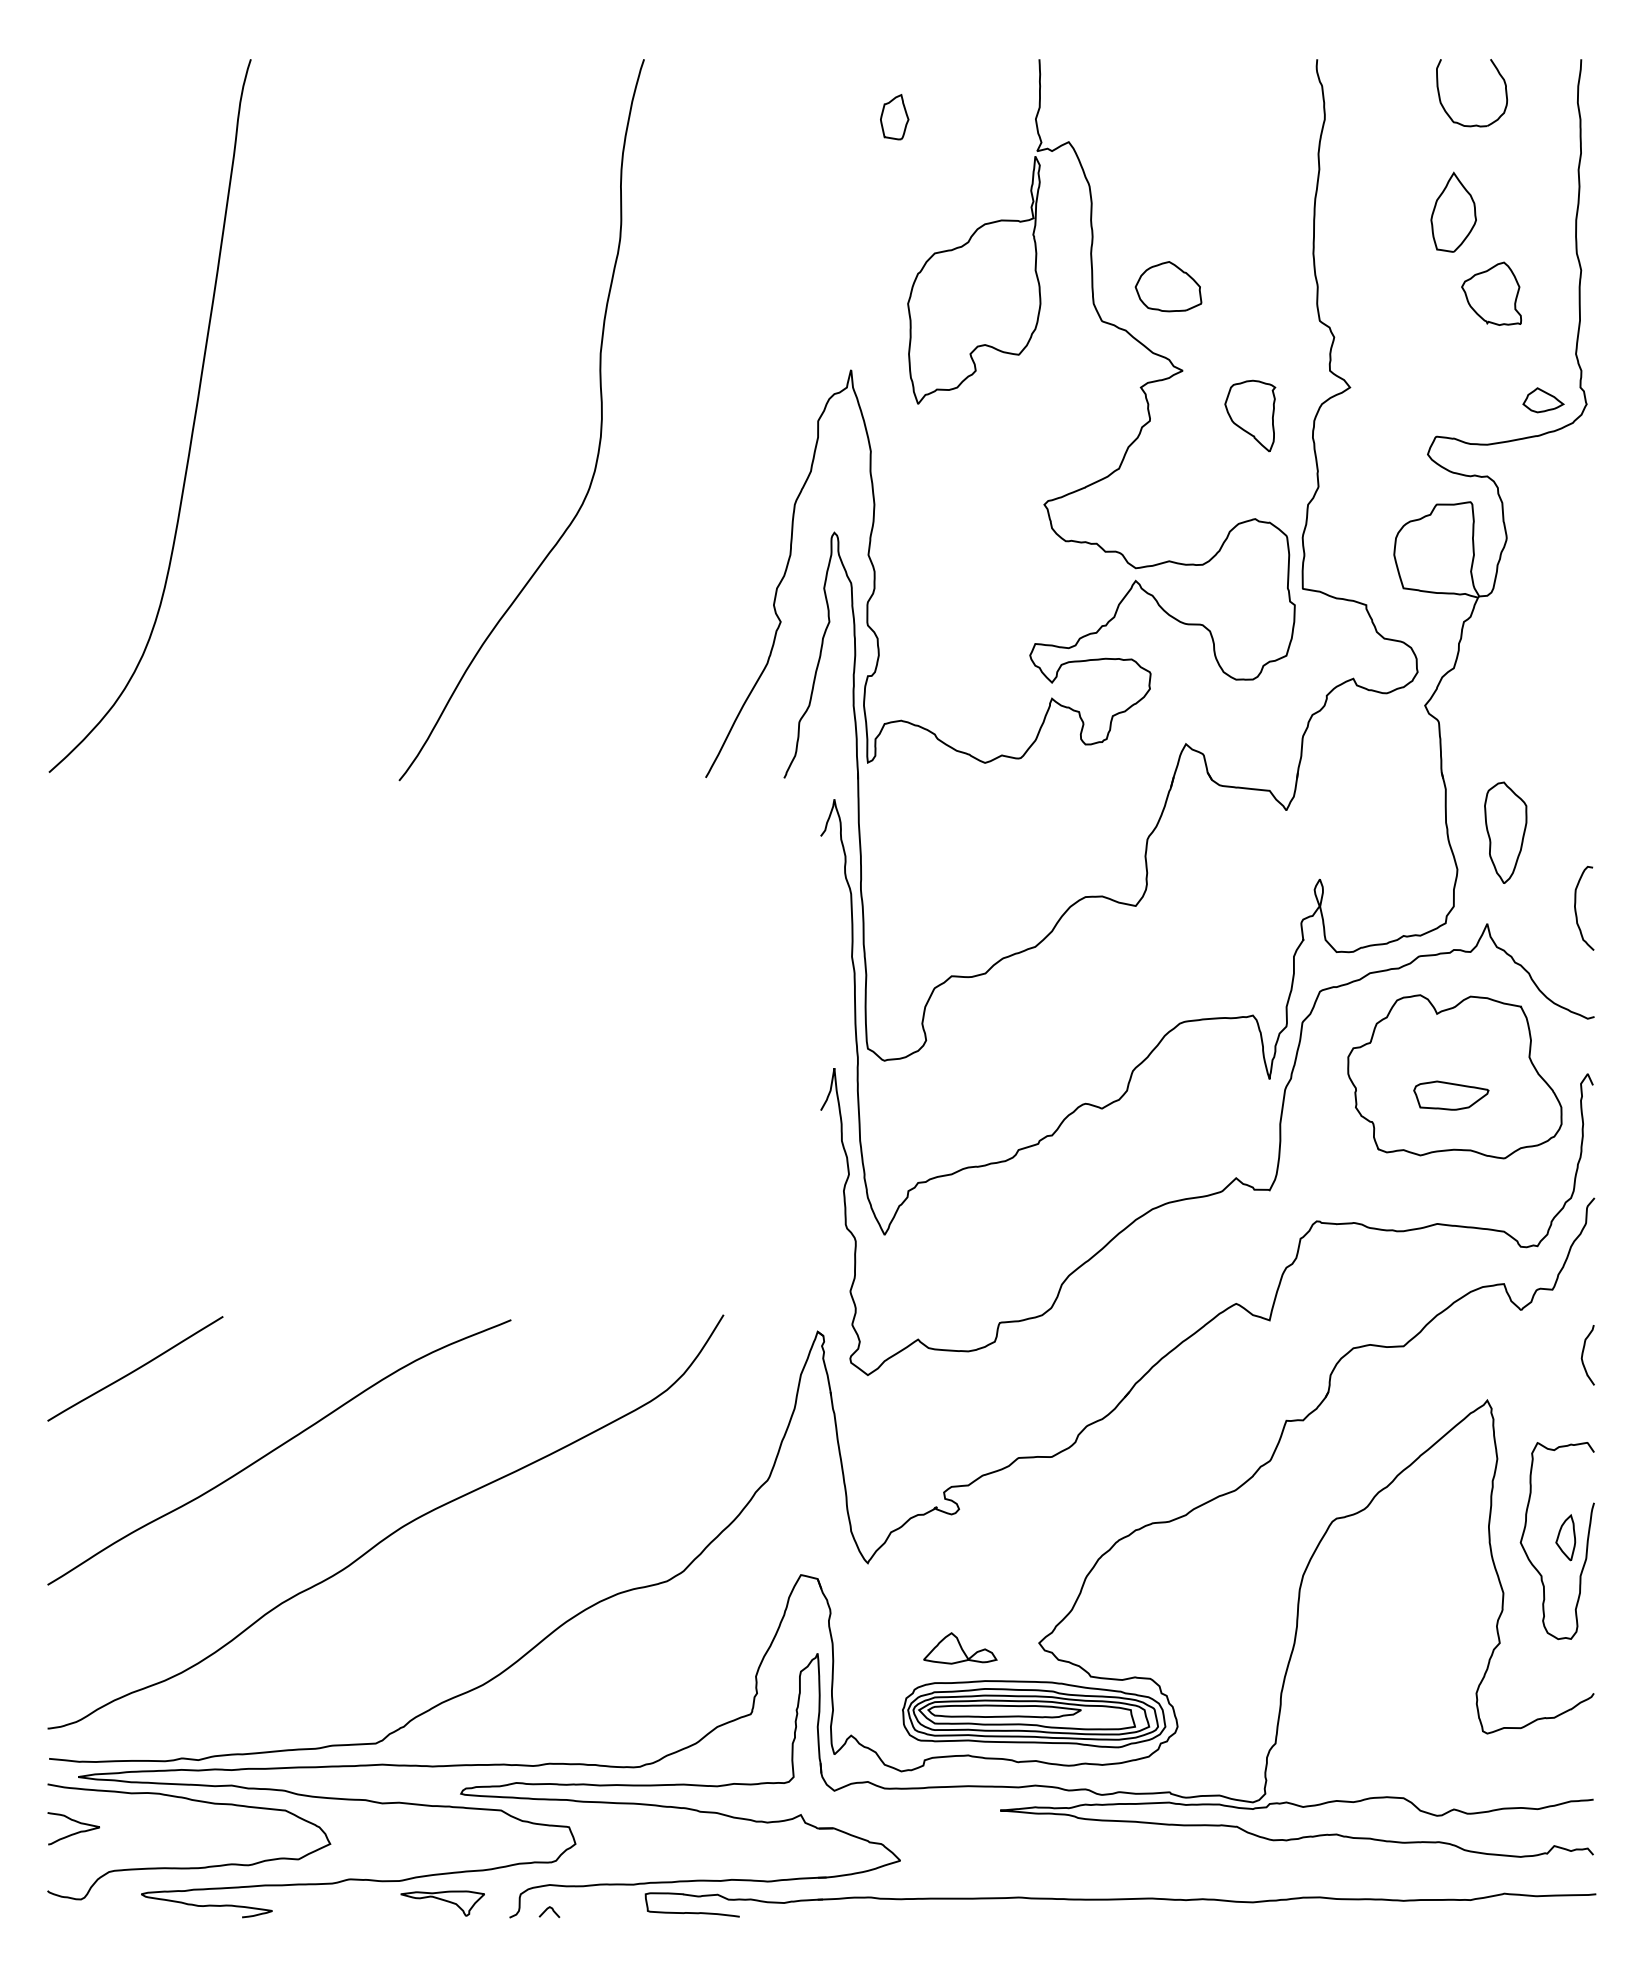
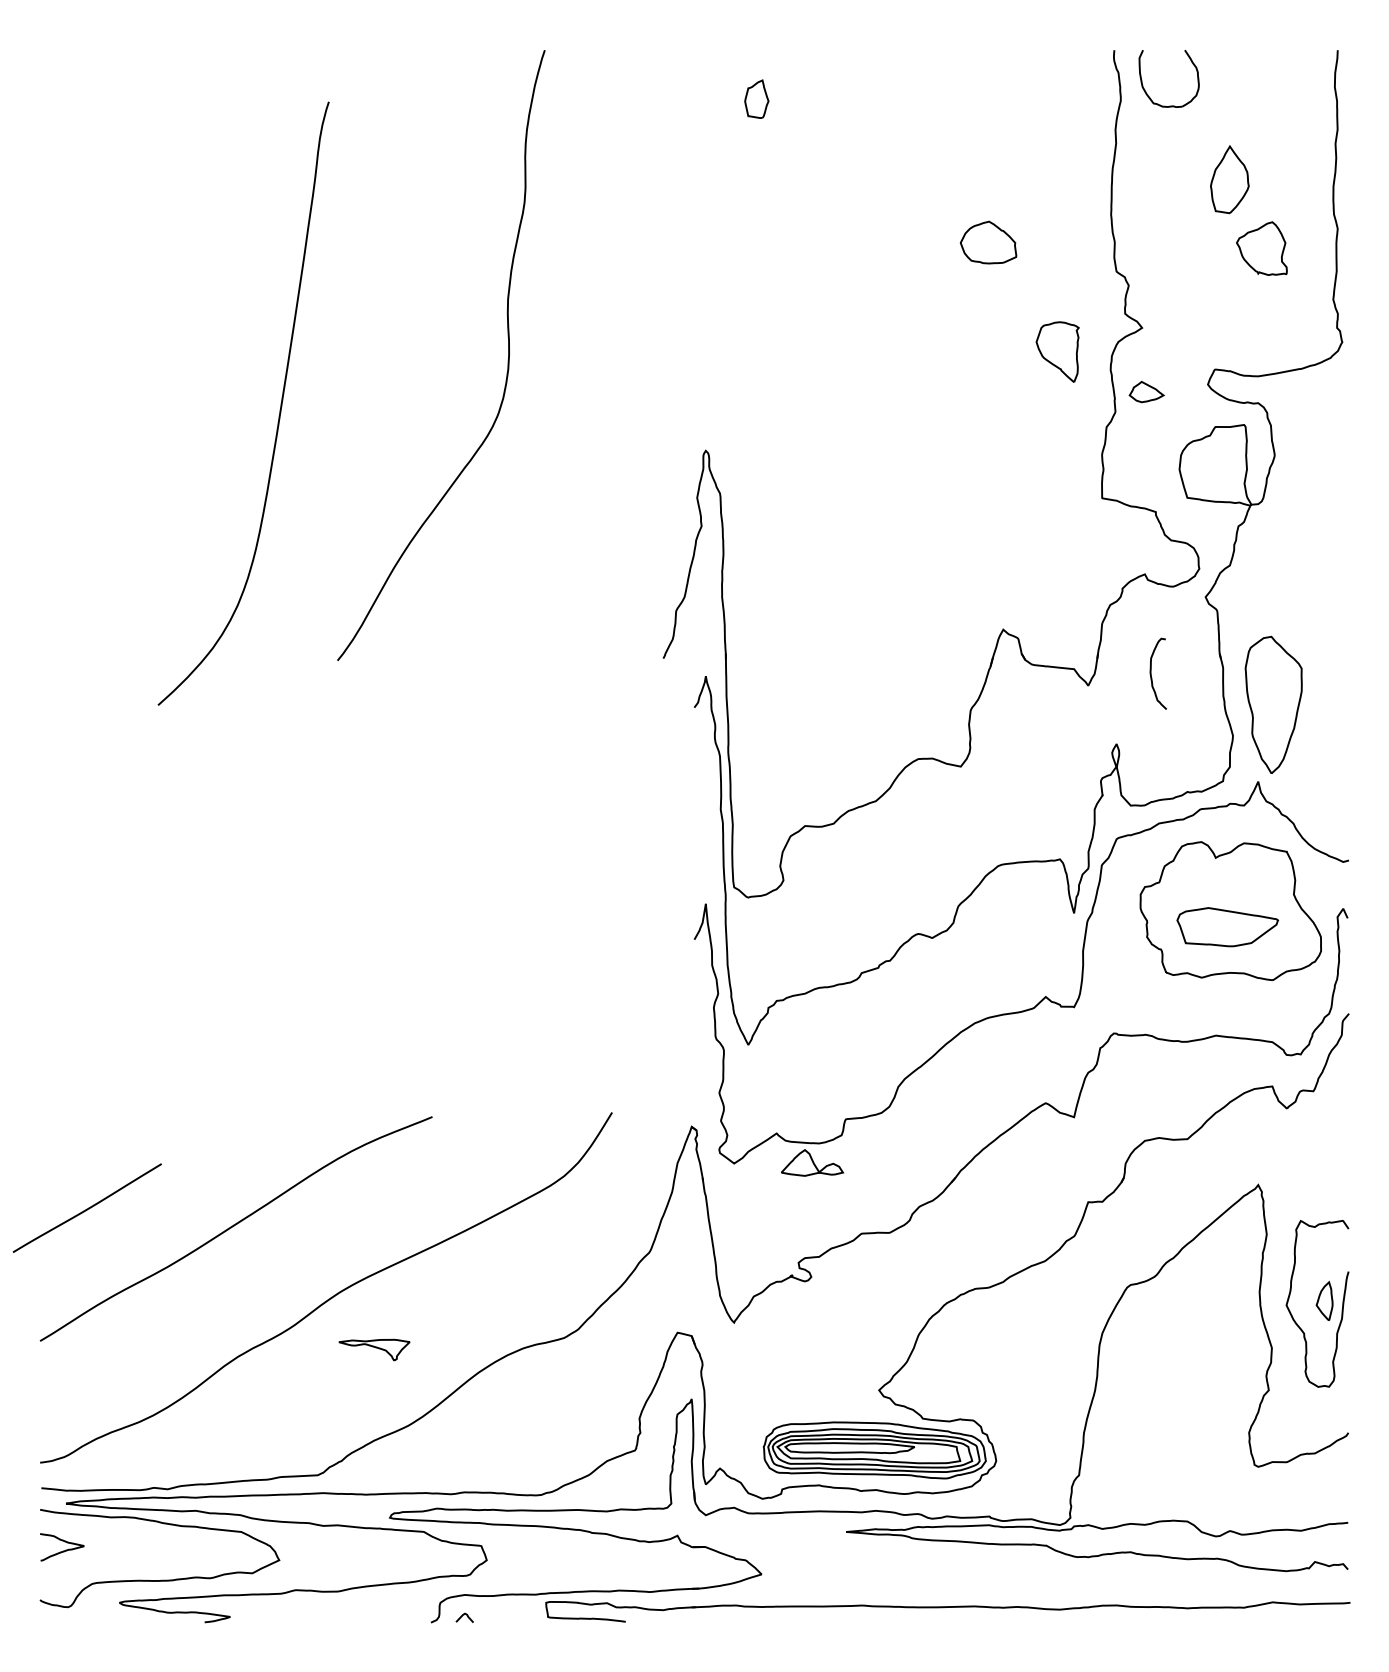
part: (1474, 124) -> (1171, 105), moved
part: (972, 375) -> (822, 317), removed
part: (1543, 400) -> (1146, 392), moved
curve: (193, 418) -> (280, 405), moved
part: (1505, 832) -> (1273, 704), size x1.6
curve: (1576, 908) -> (1151, 673), moved
part: (1451, 1095) -> (1227, 926), size x1.6
curve: (1583, 1355) -> (1339, 1146), removed
curve: (136, 1368) -> (88, 1207), moved
part: (960, 1648) -> (812, 1163), moved
part: (442, 1903) -> (374, 1350), moved

